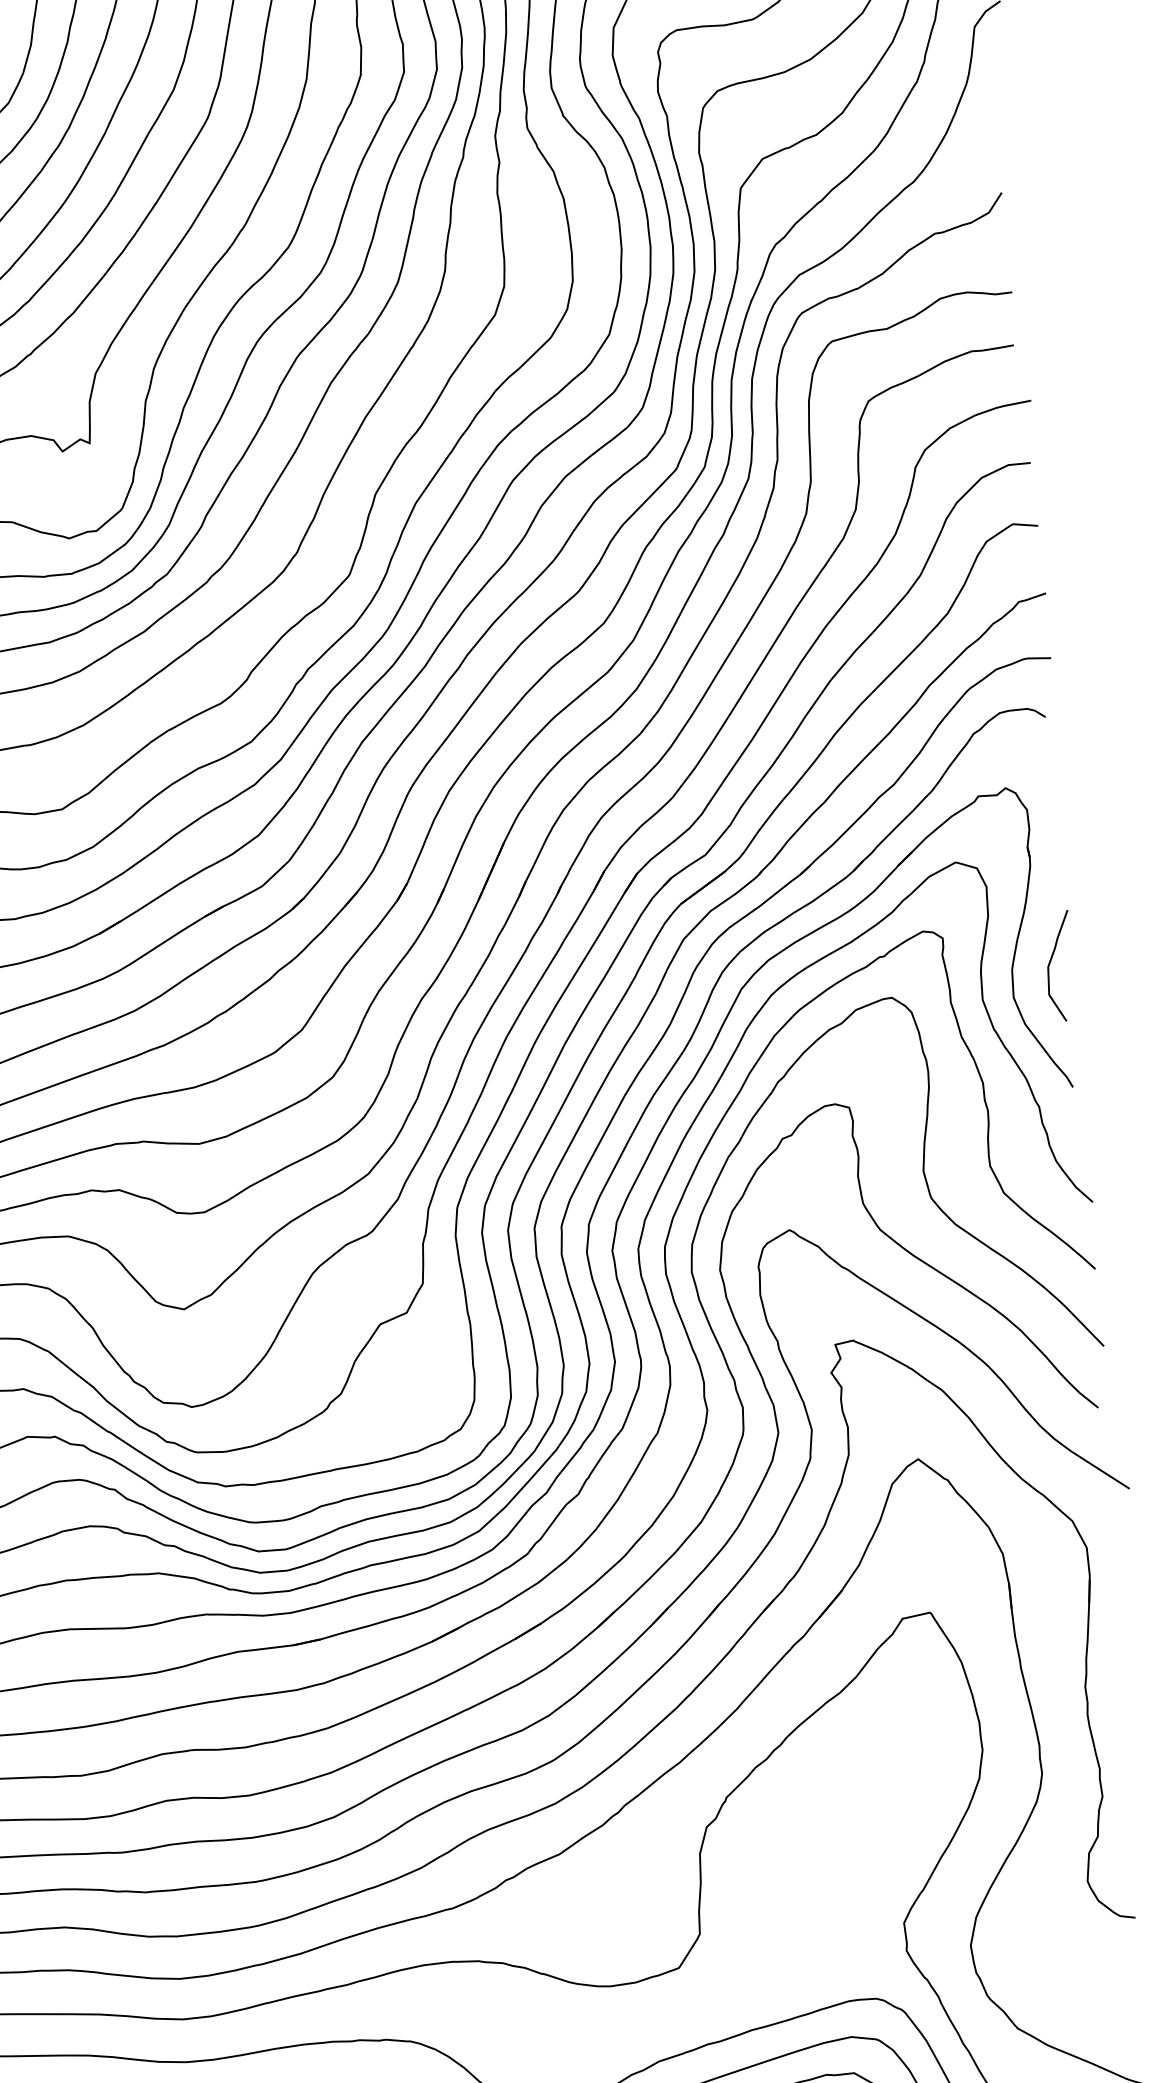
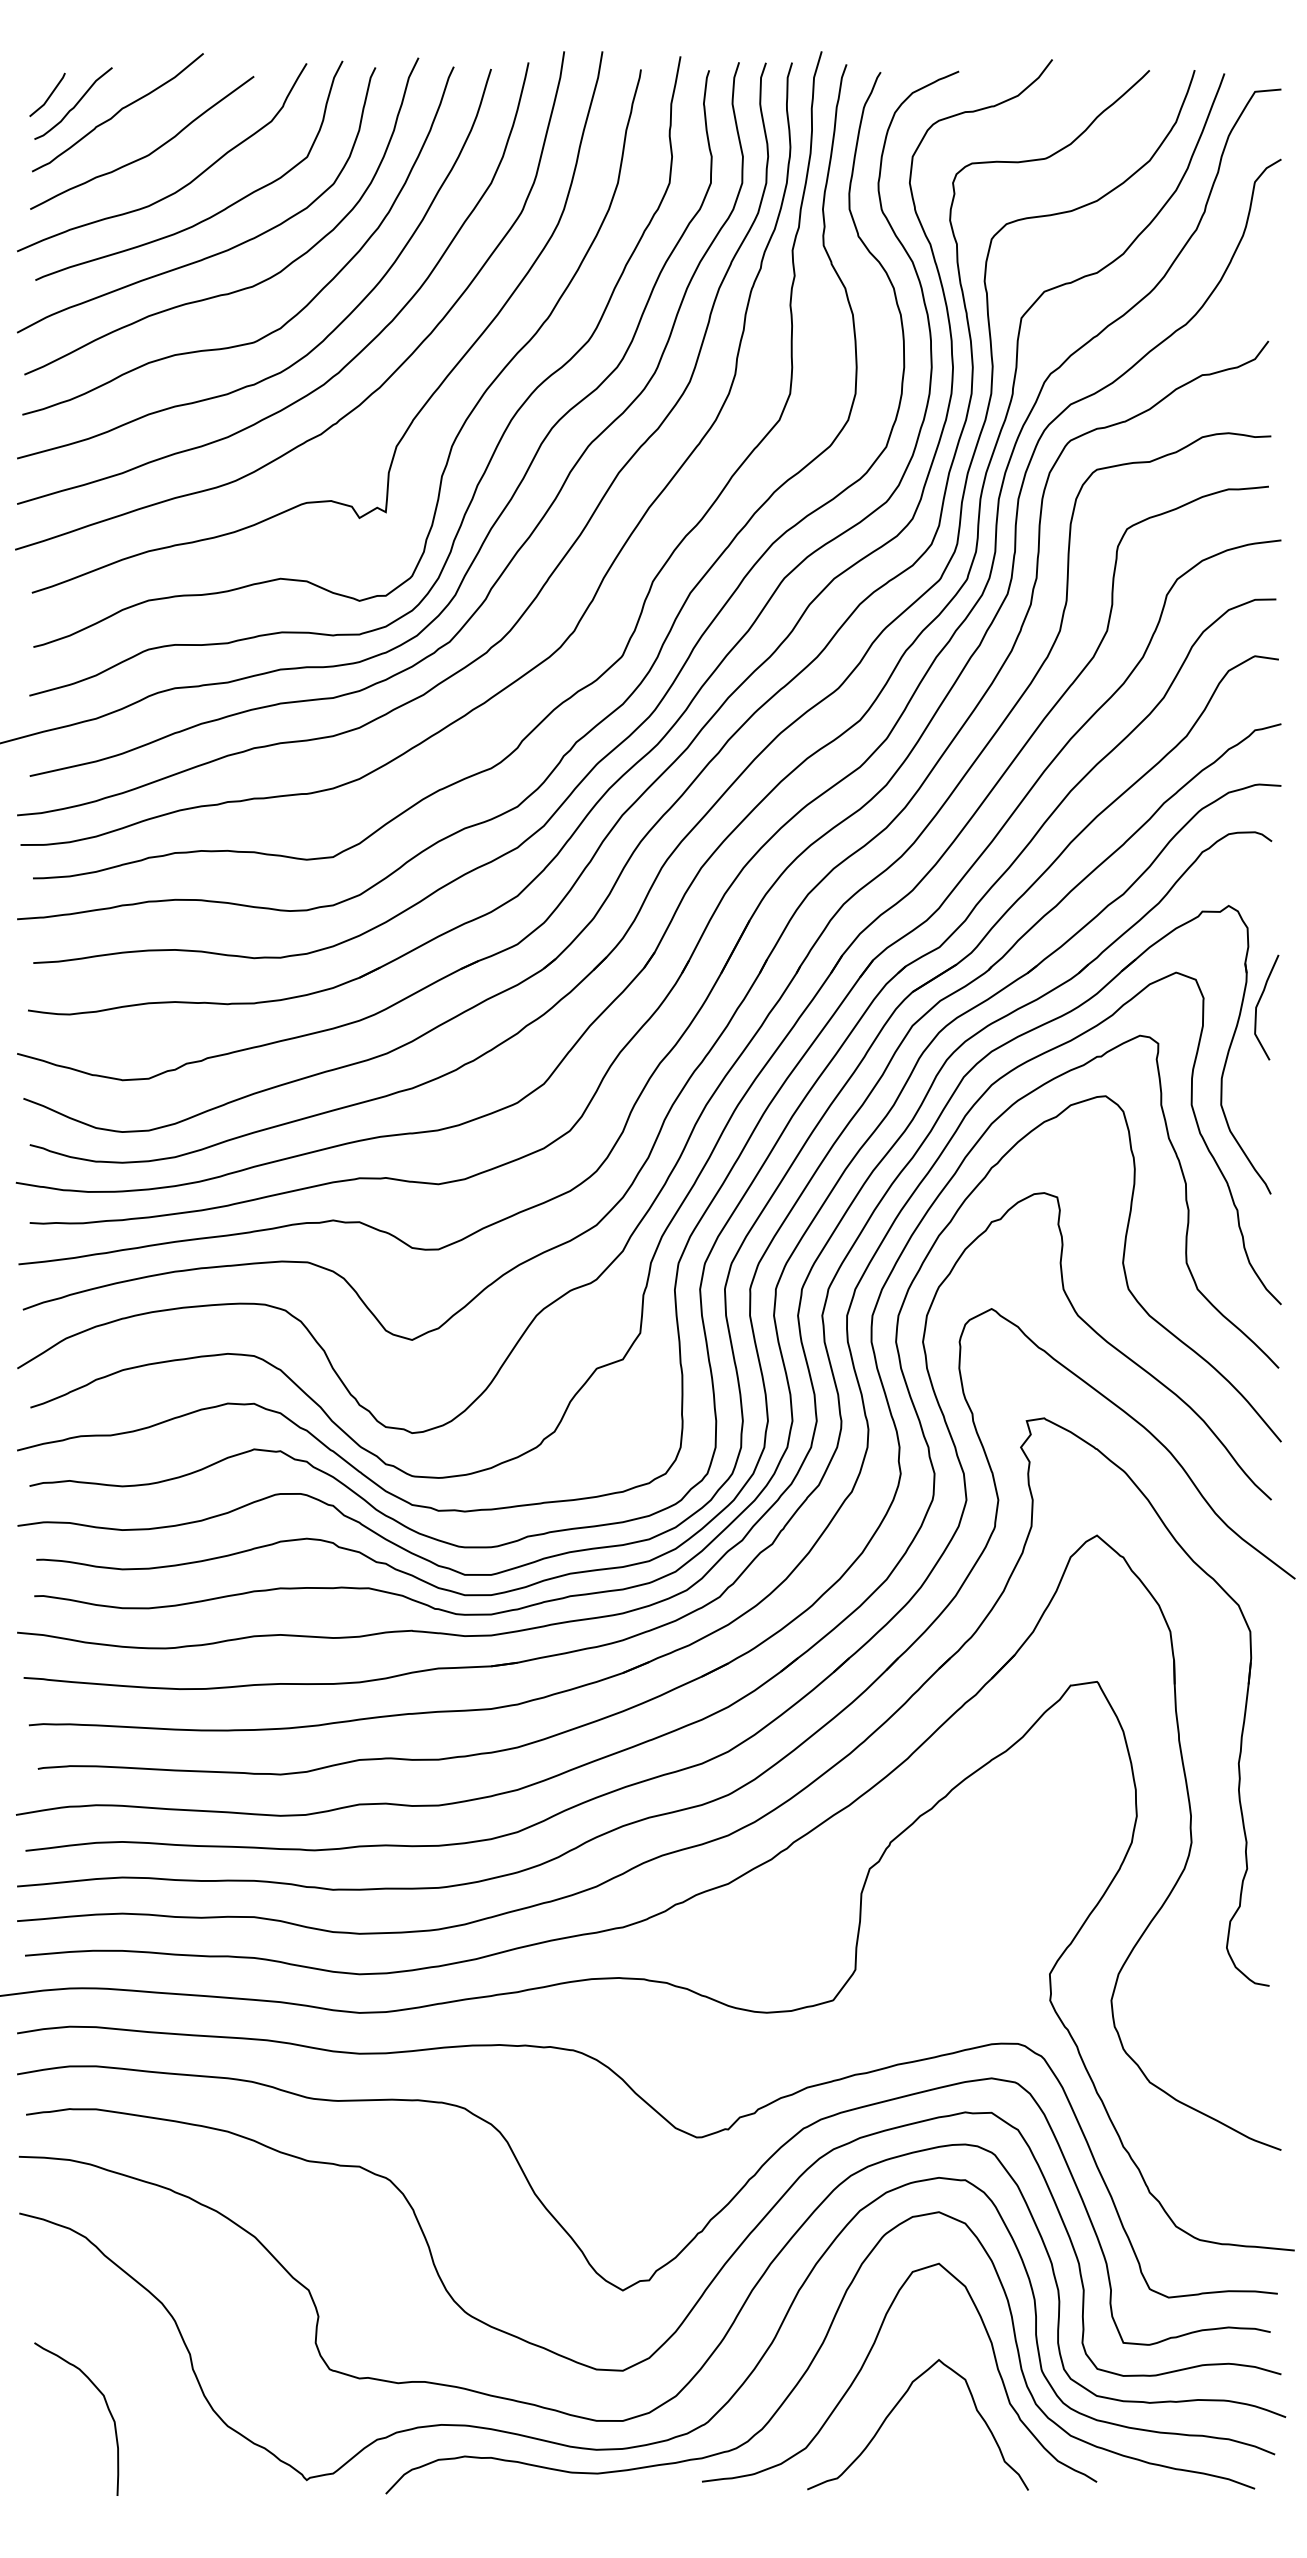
curve: (1050, 964) -> (1258, 1005), moved

